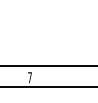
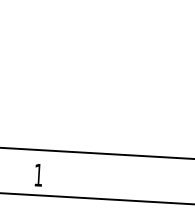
text: (29, 77) -> (37, 174), 7 -> 1

